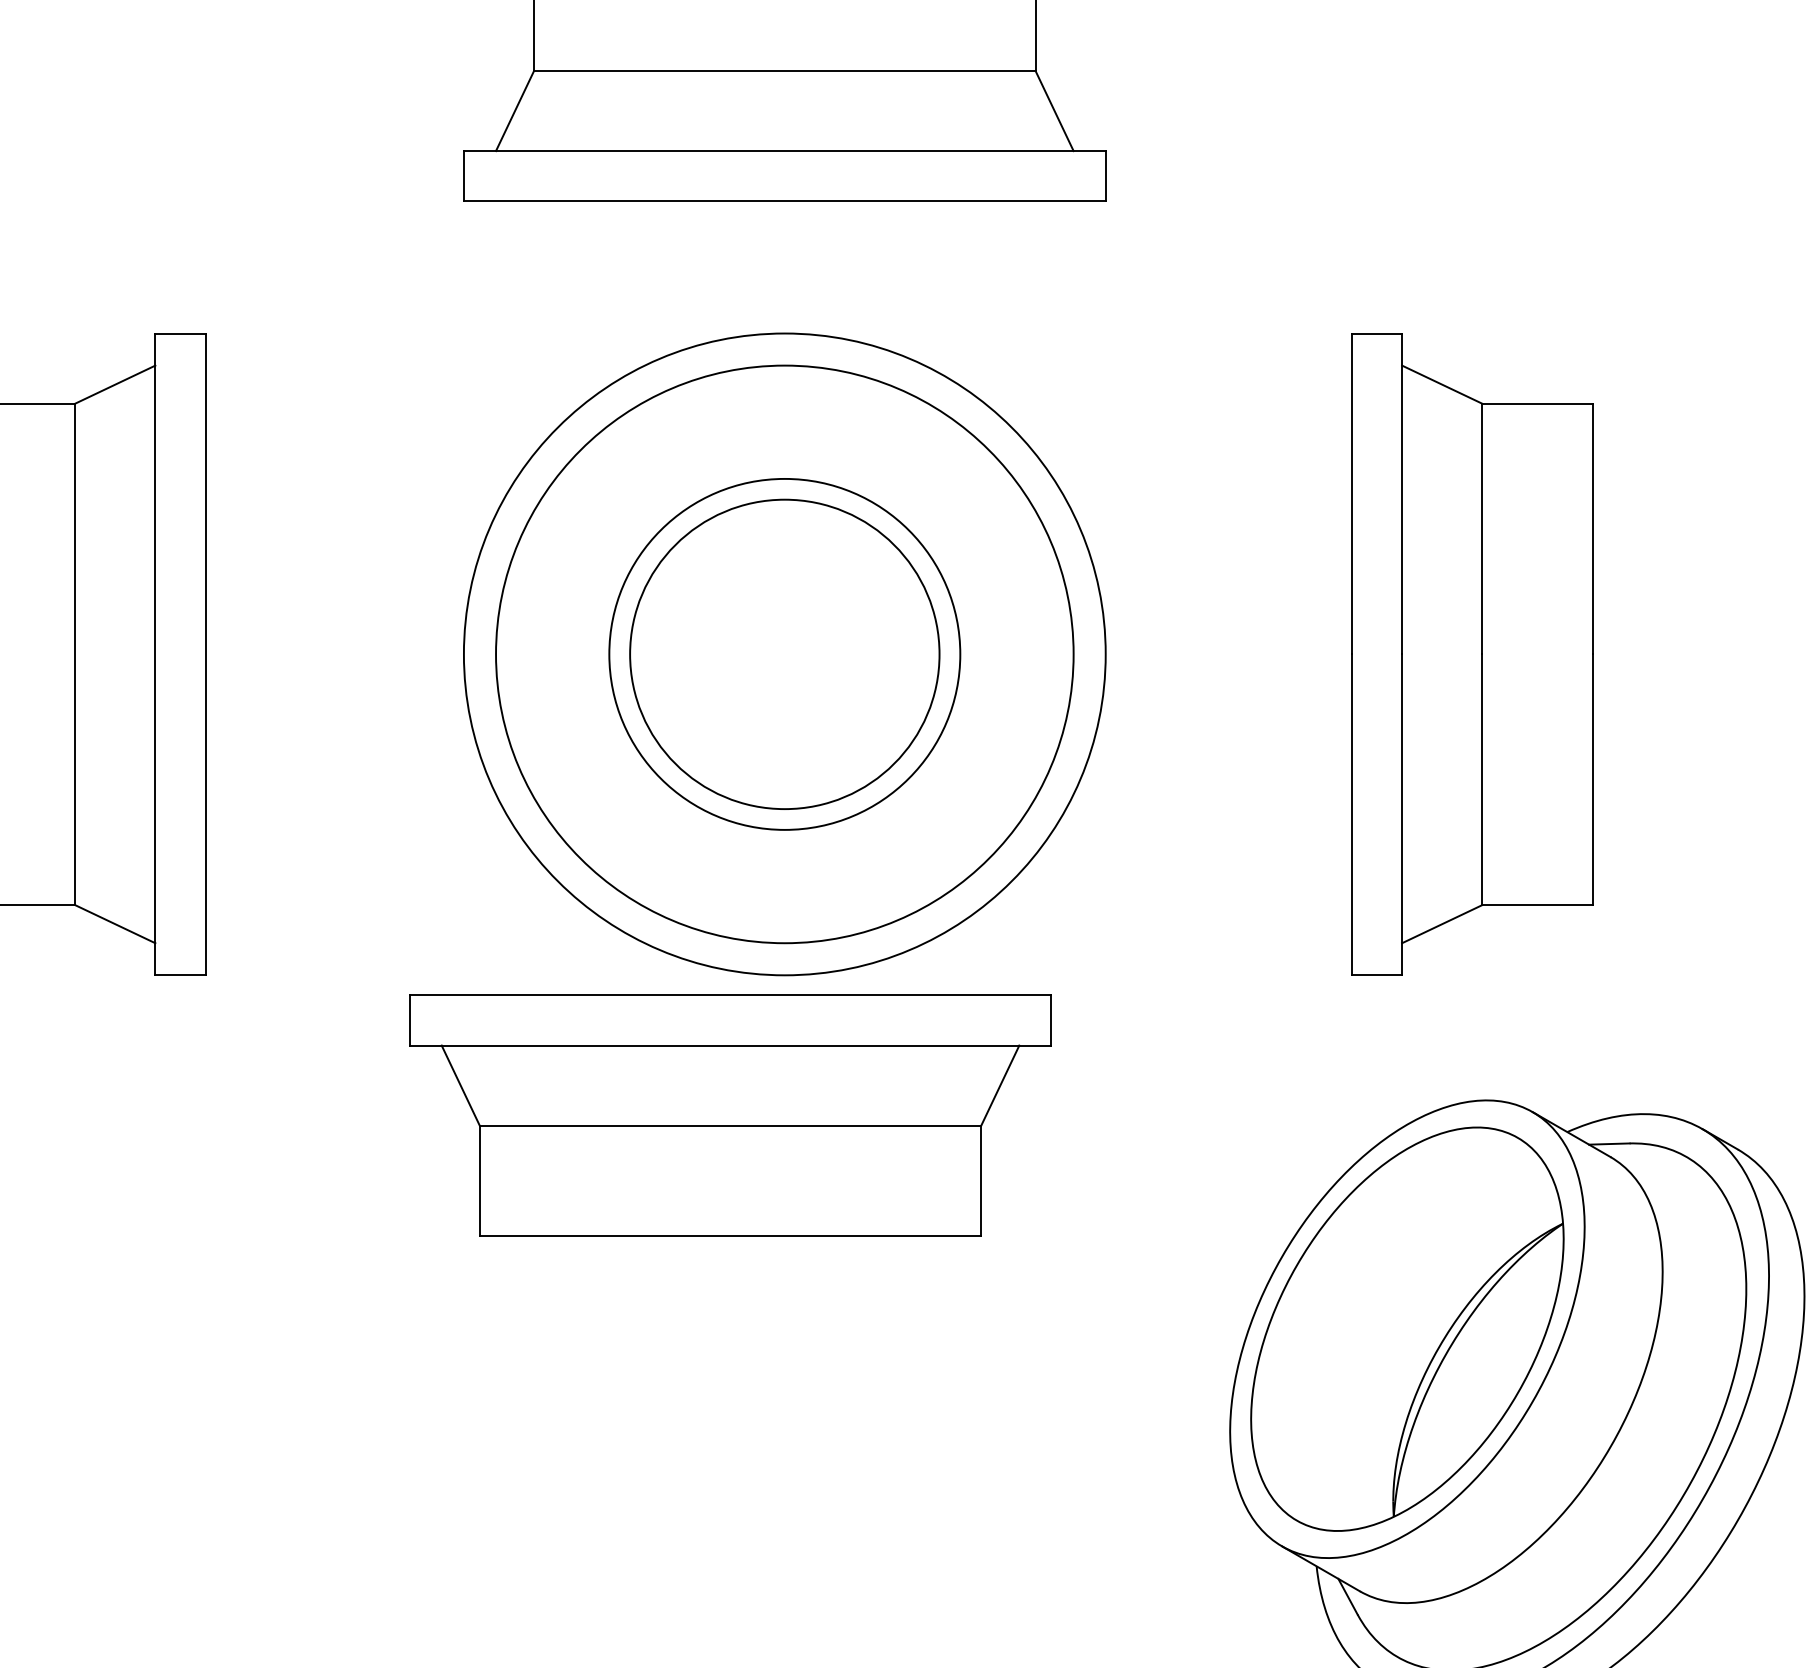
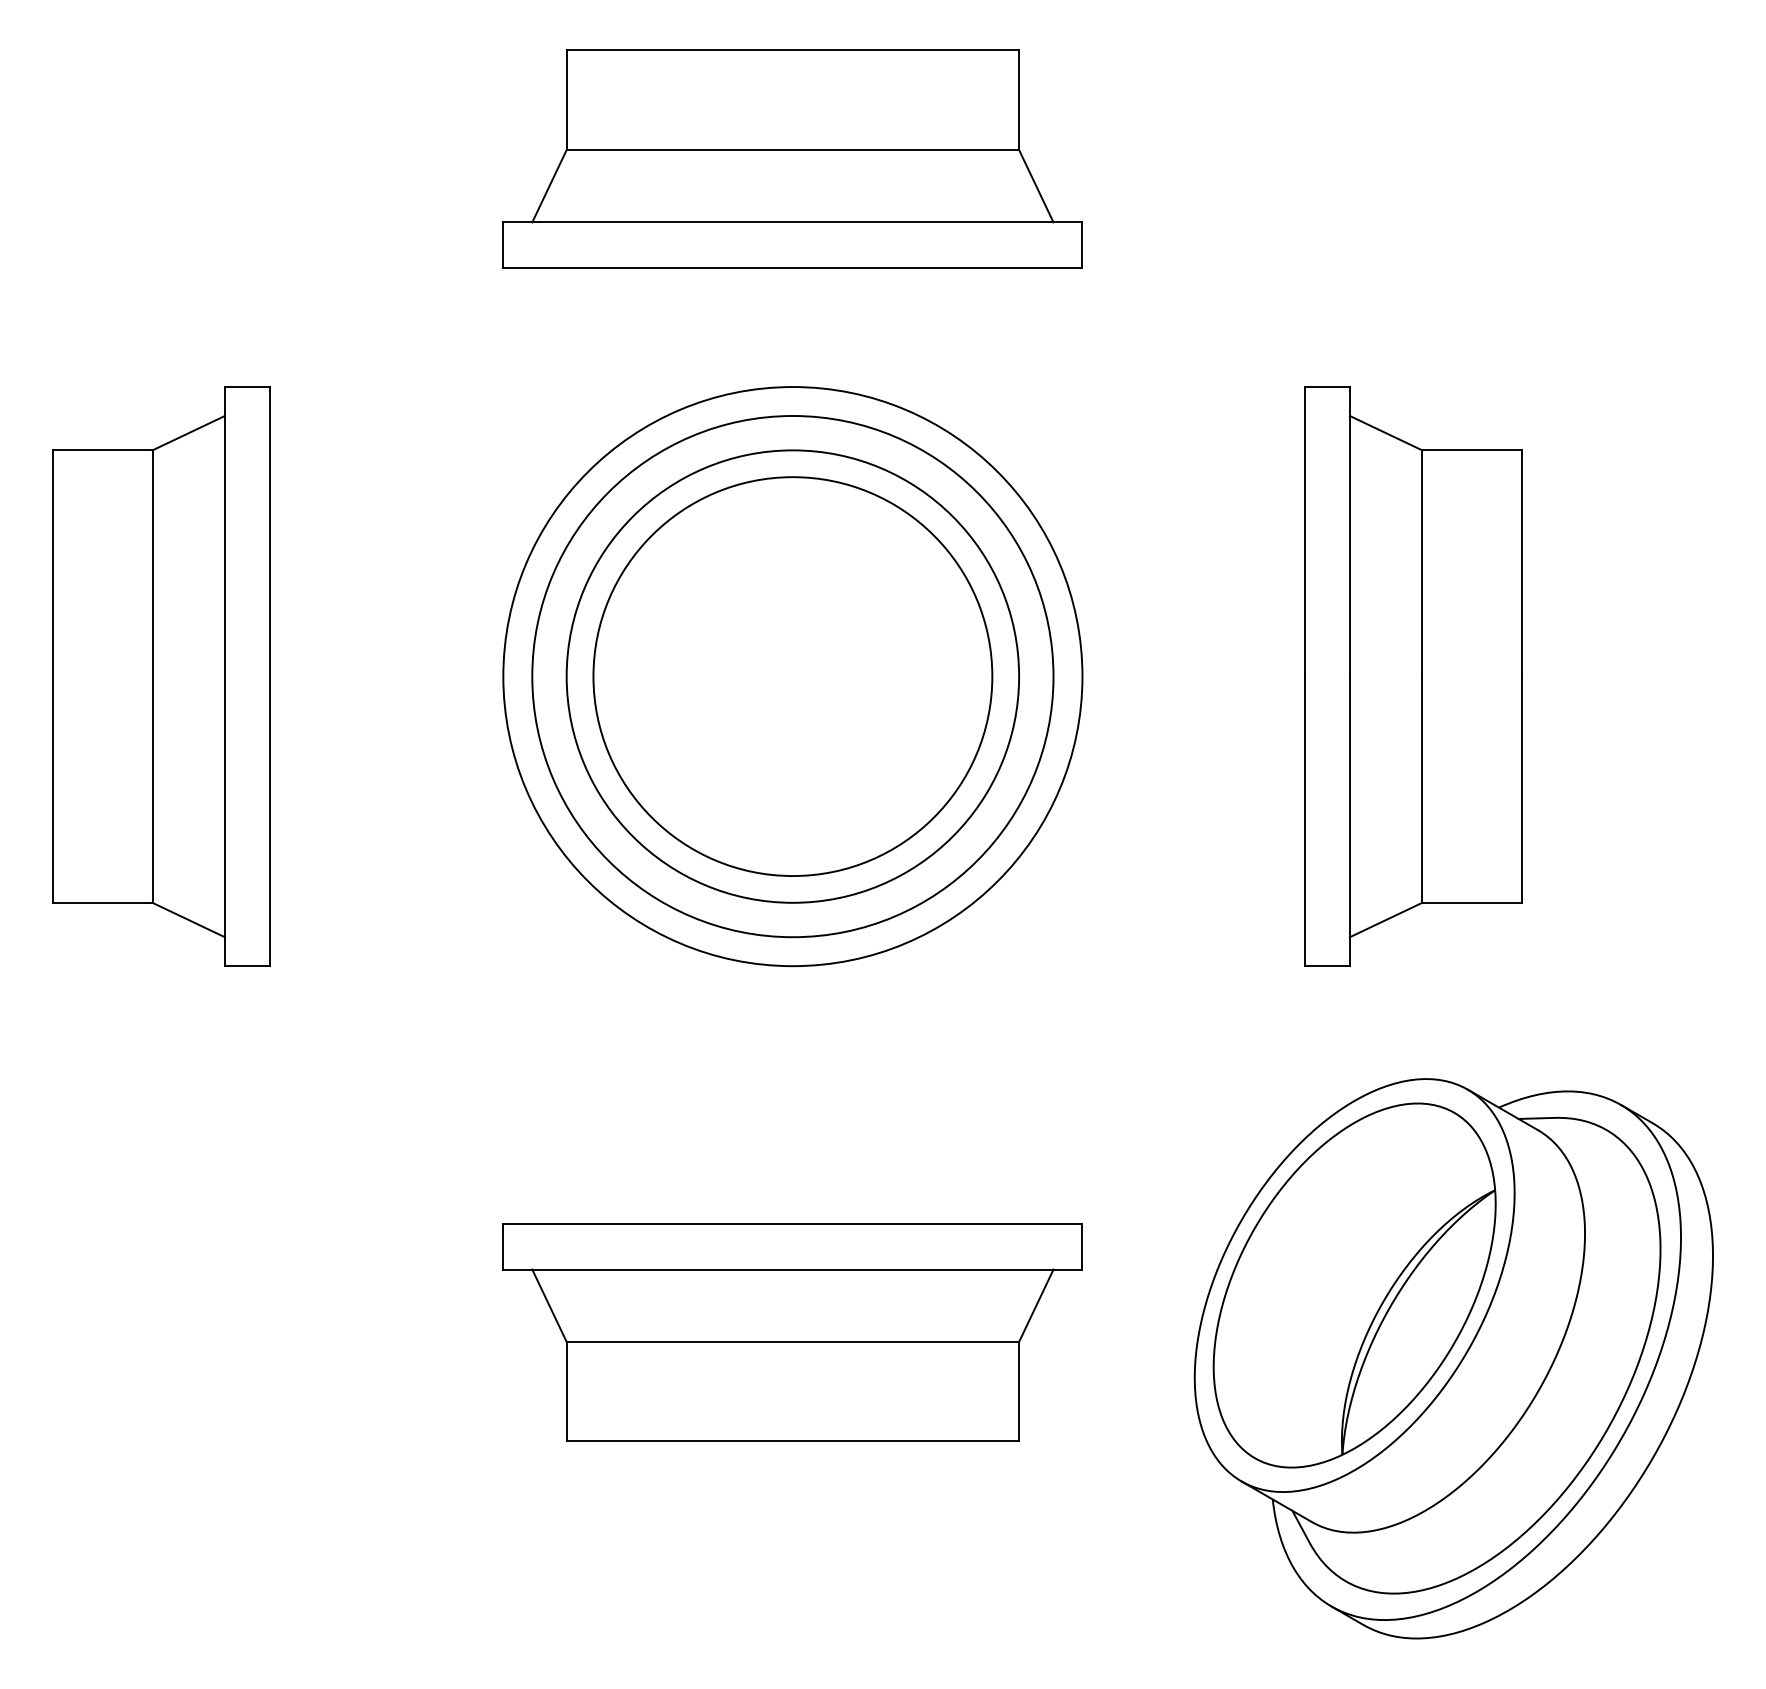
circle: (784, 654) -> (792, 676), size x1.43
circle: (784, 654) -> (792, 676), size x1.43
part: (730, 1115) -> (792, 1332), moved

